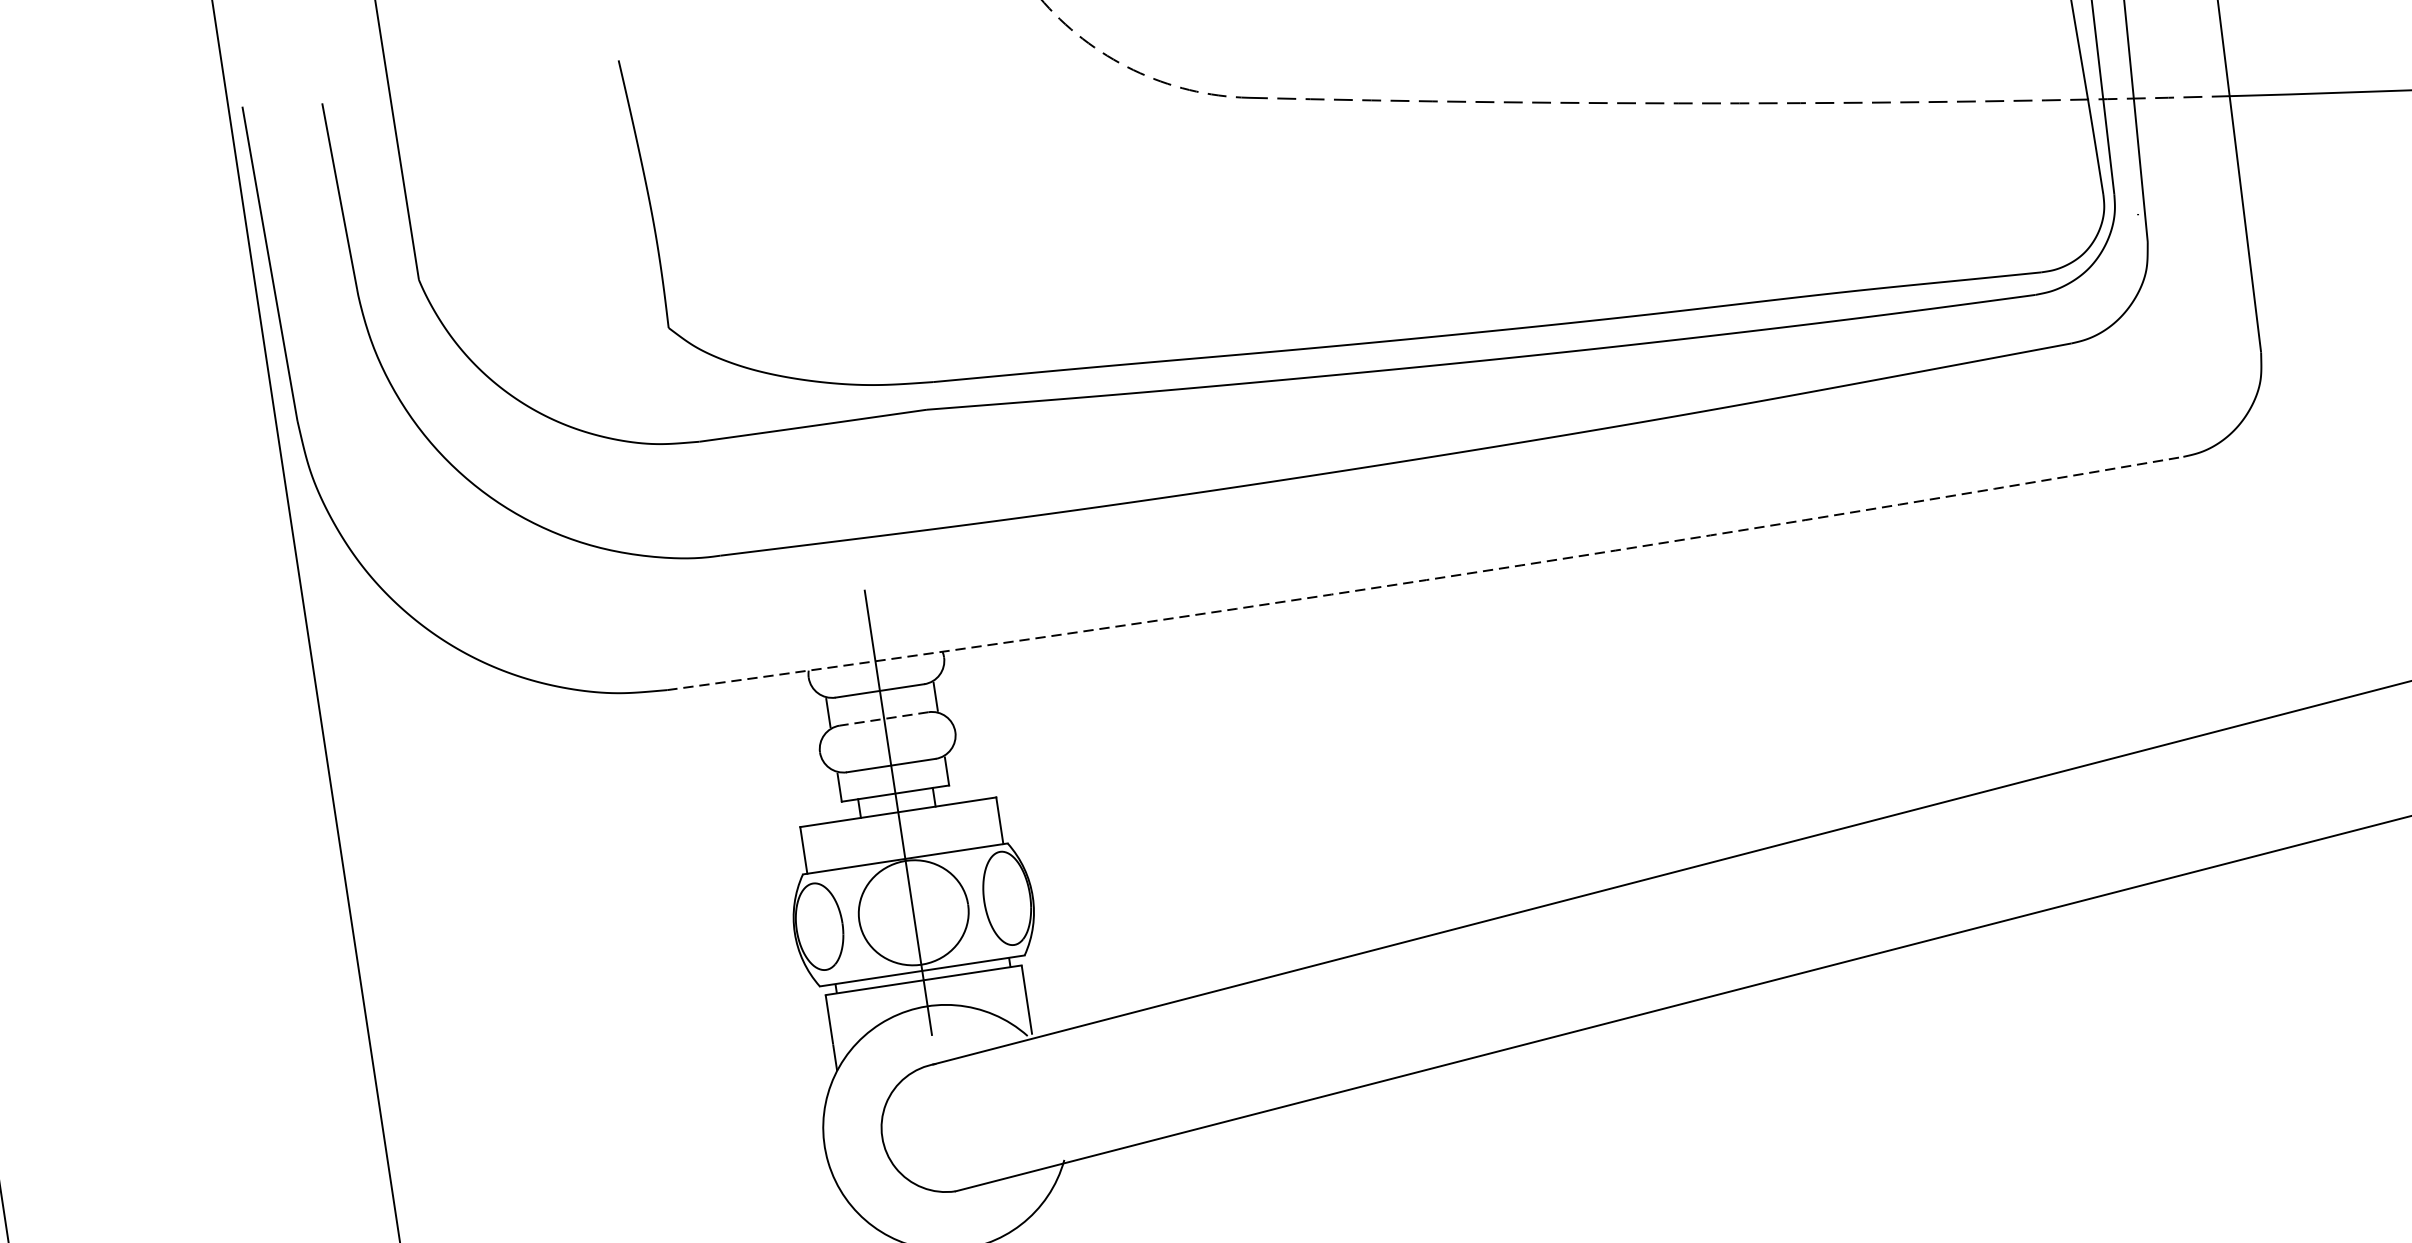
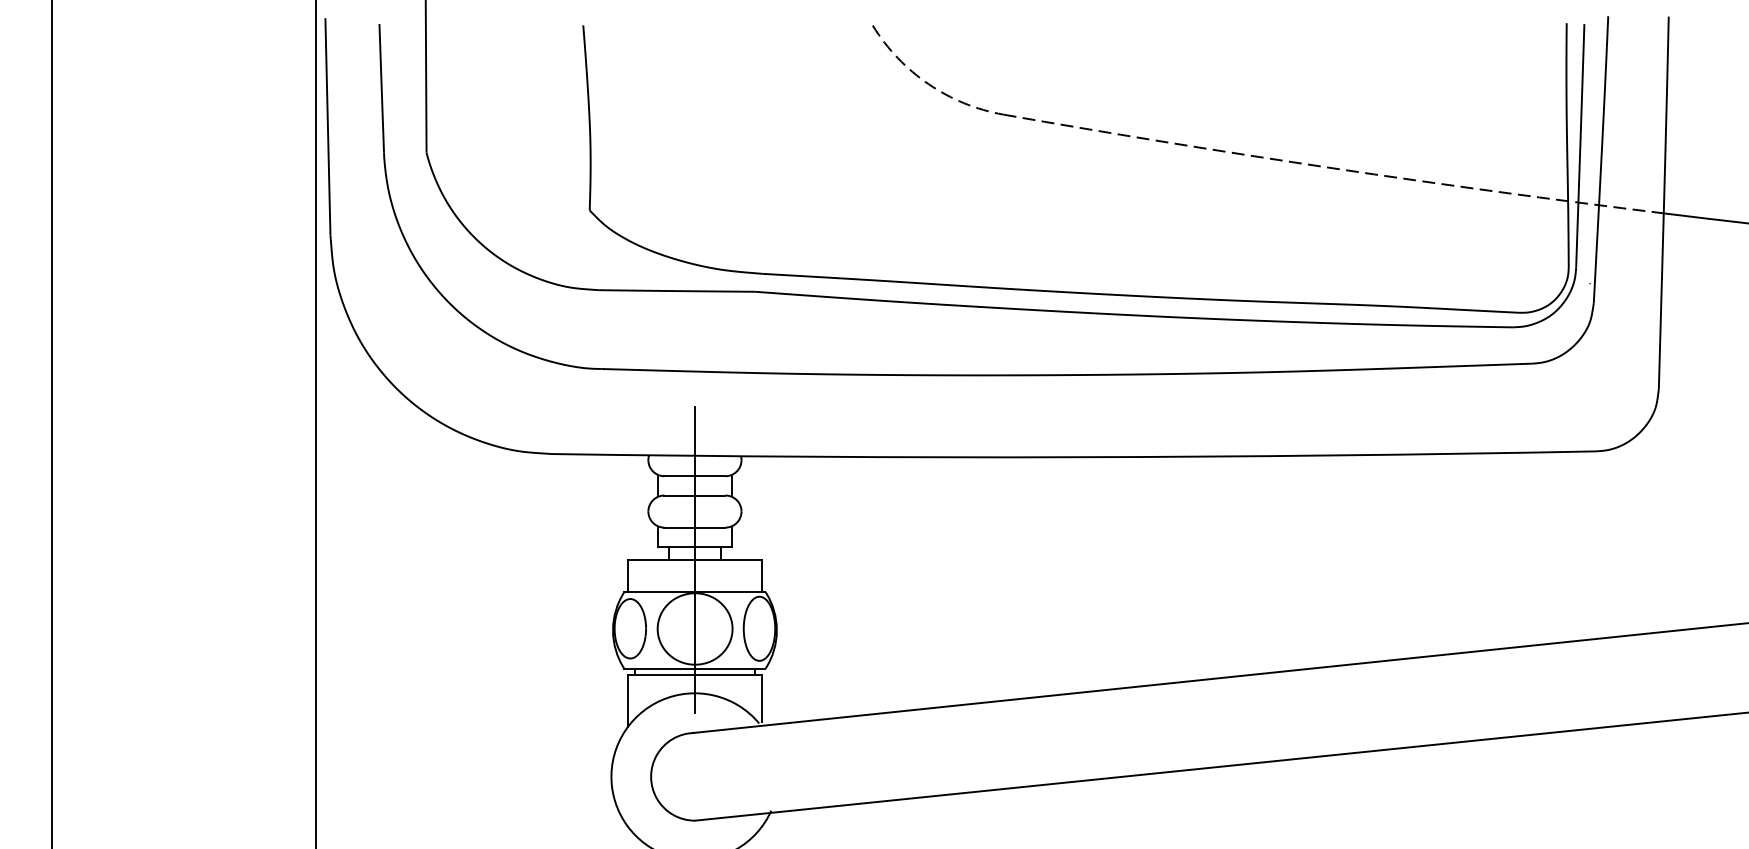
arc: (1425, 580) -> (1073, 457), dashed -> solid
line: (883, 719) -> (694, 495), dashed -> solid

